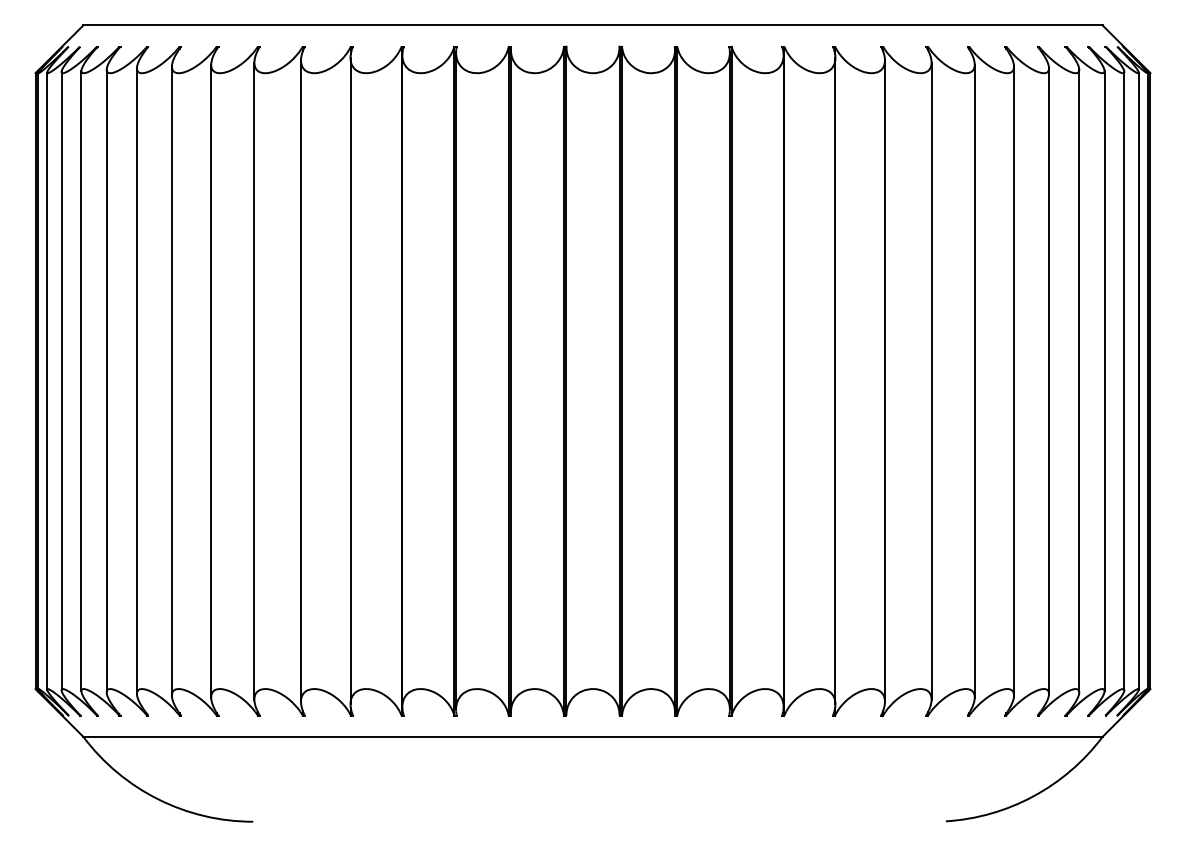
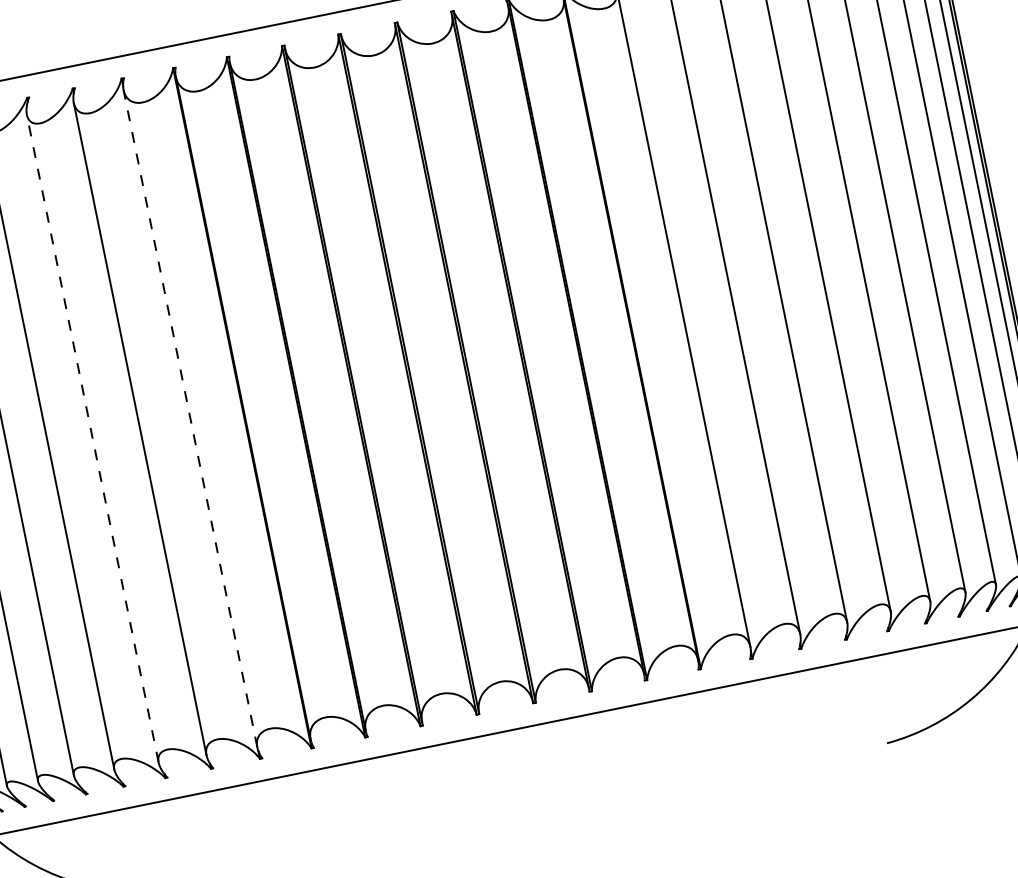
line: (350, 380) -> (190, 418), solid -> dashed
line: (254, 381) -> (92, 439), solid -> dashed

